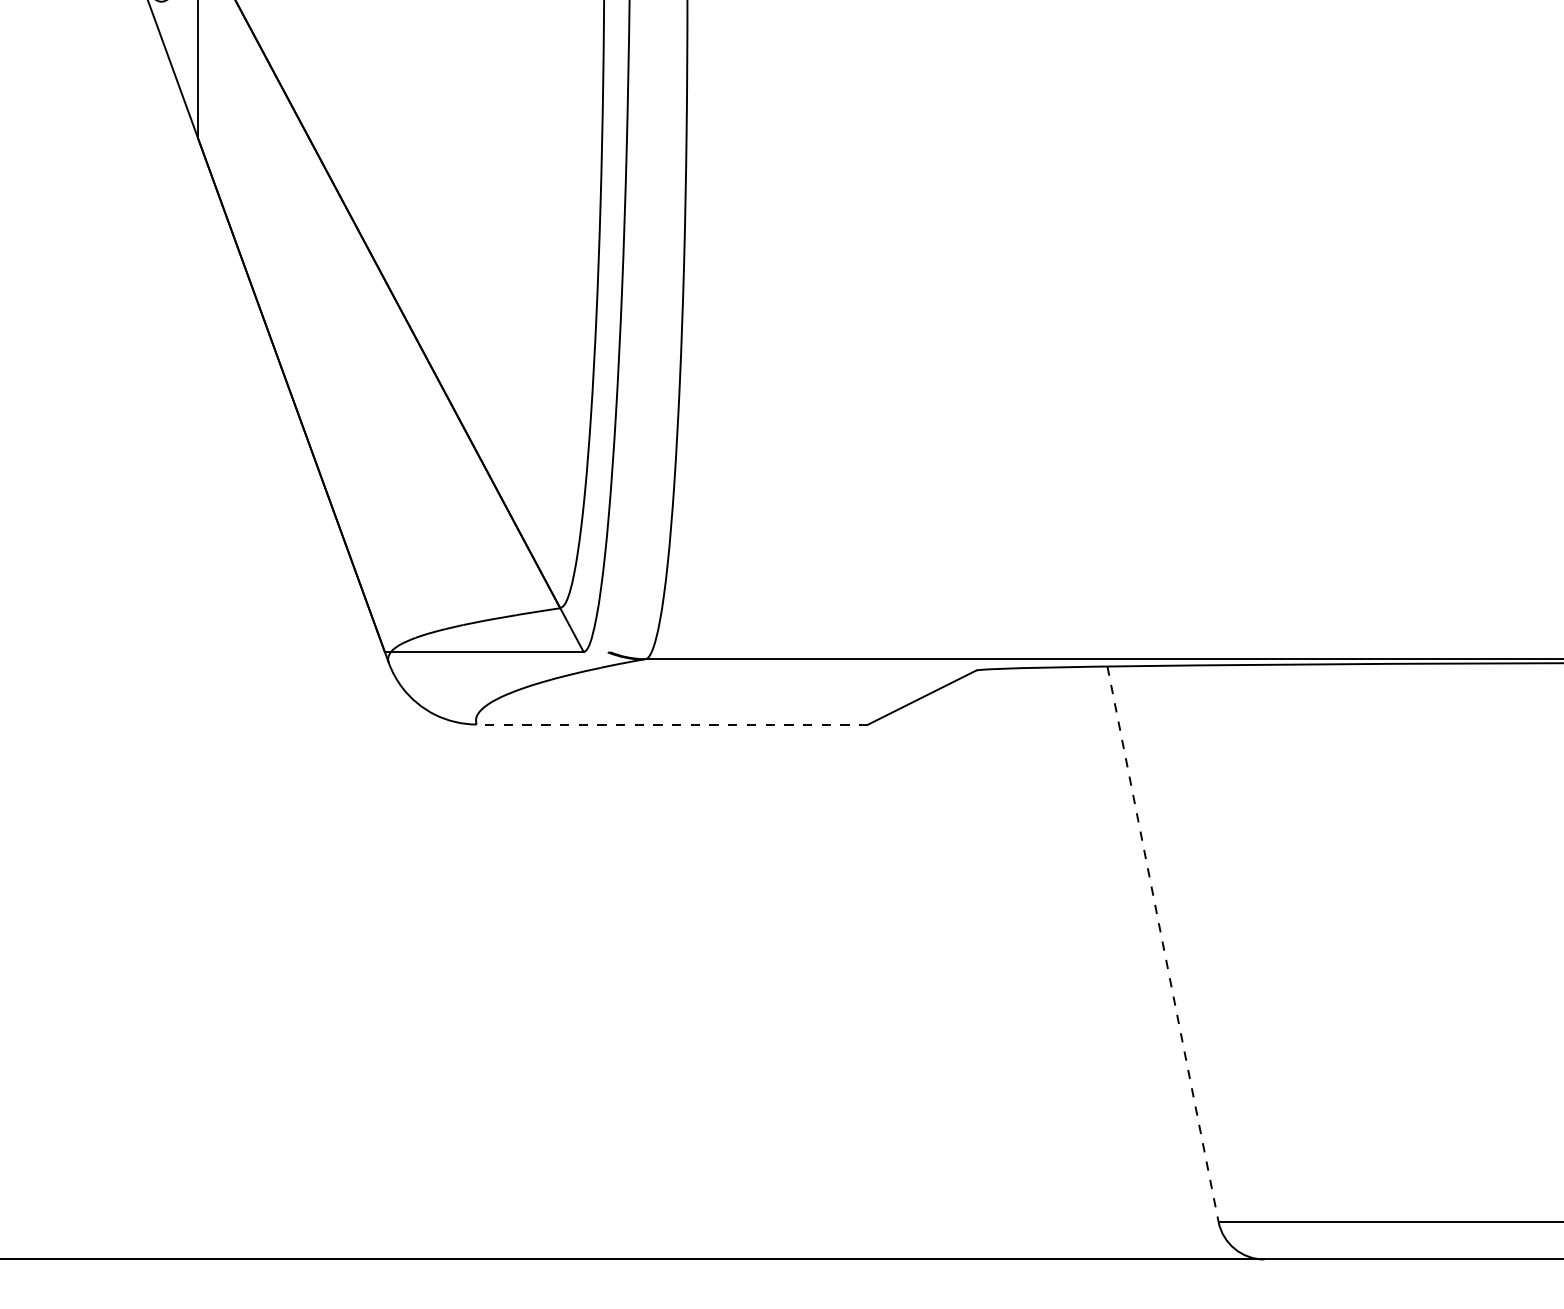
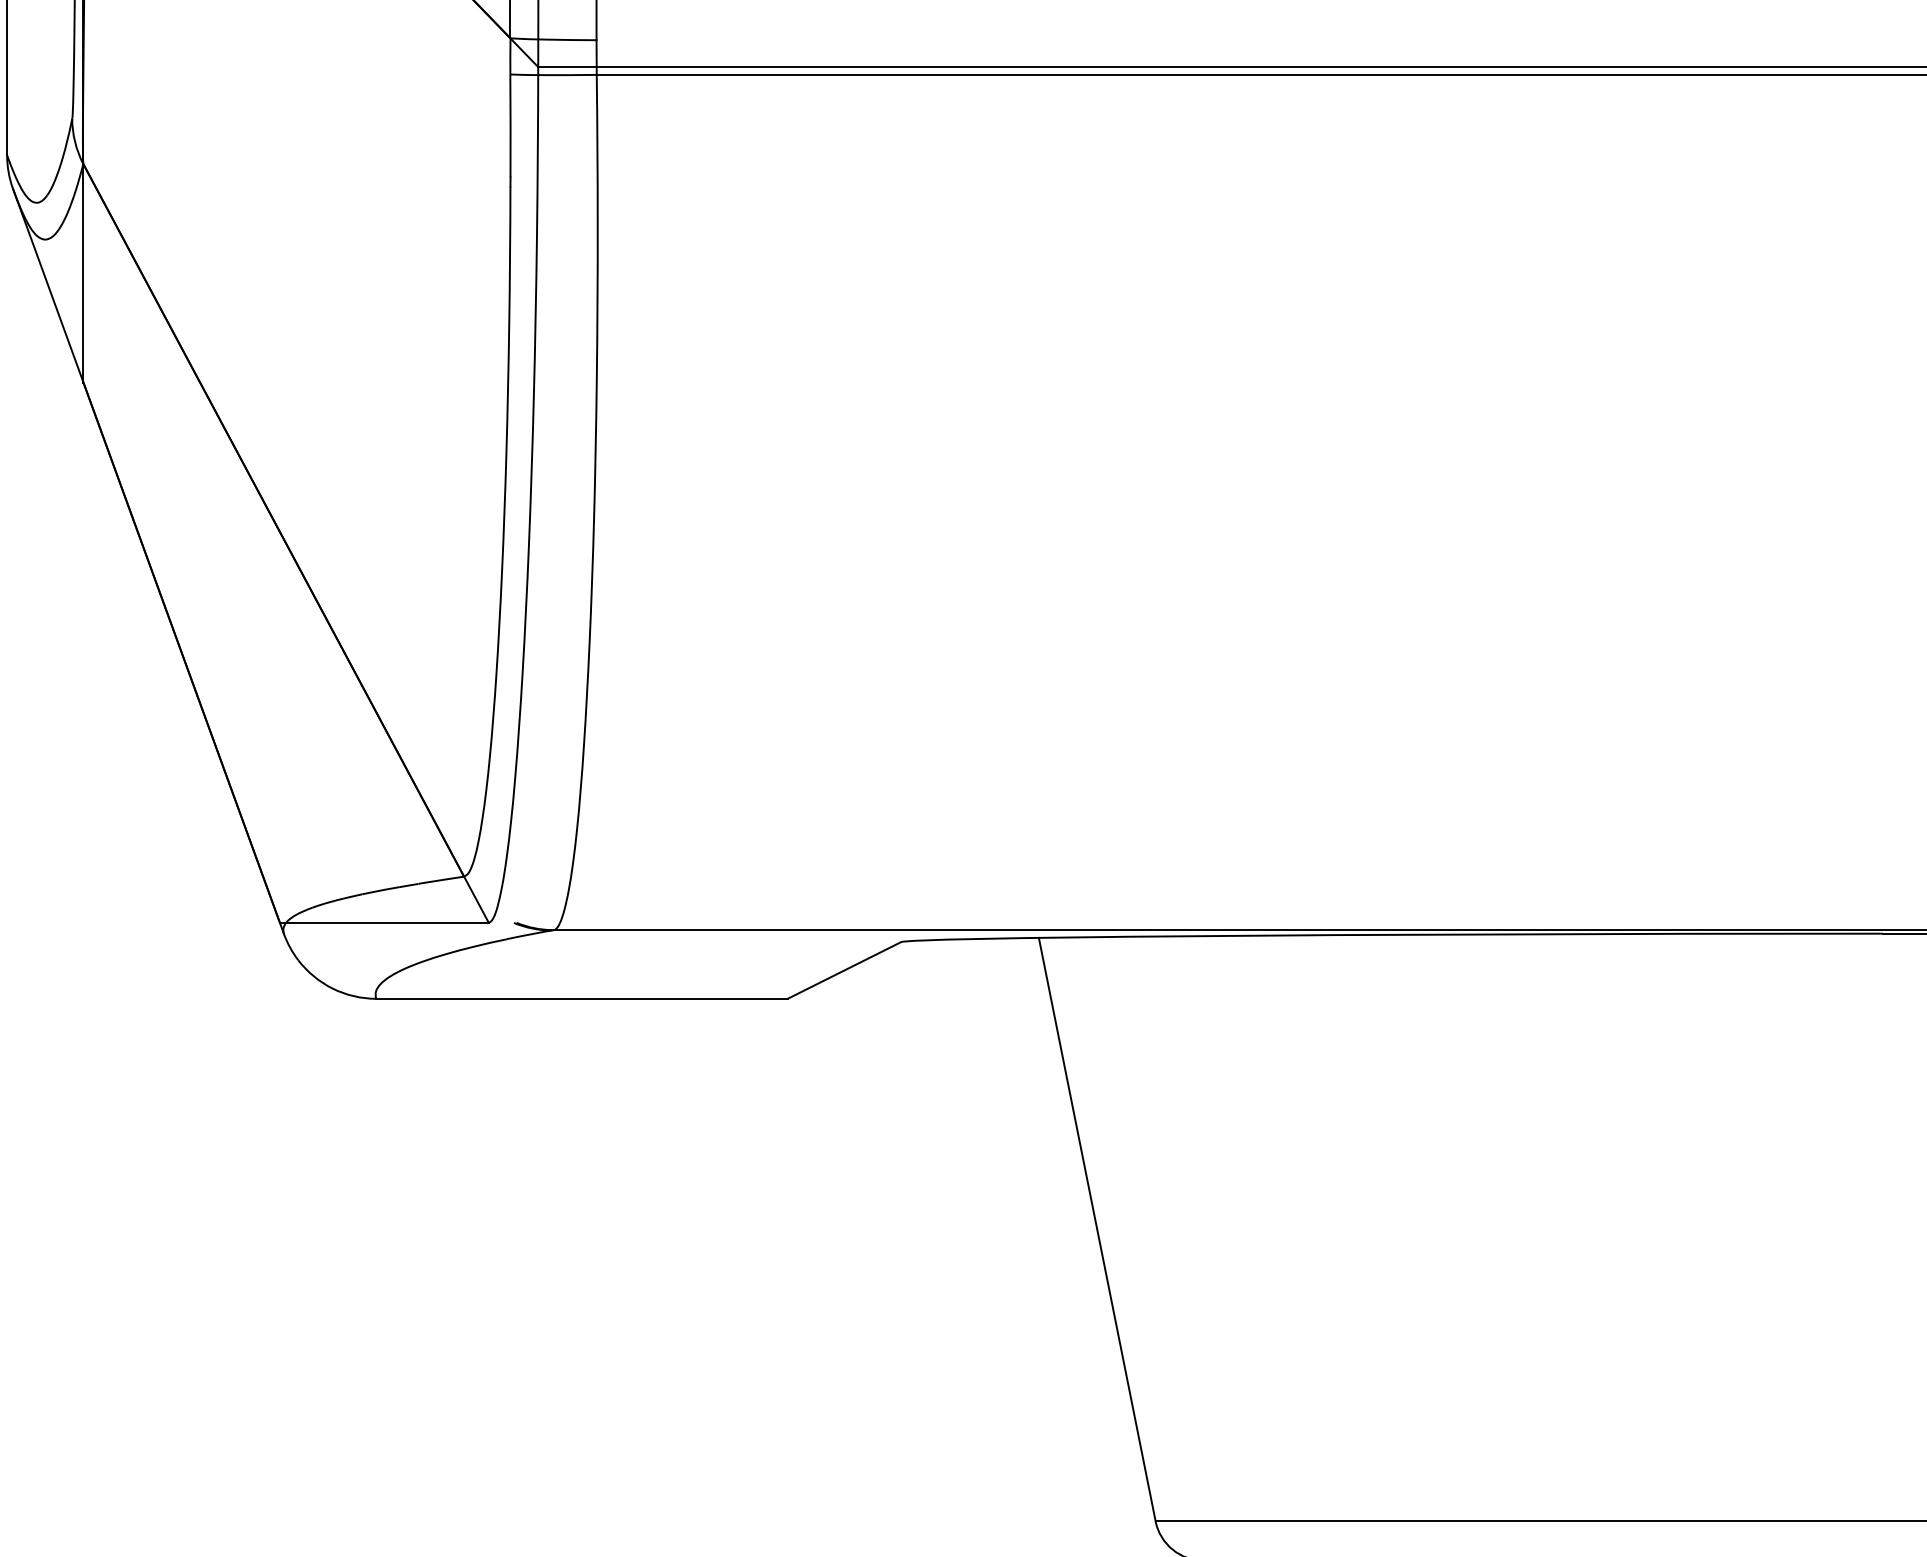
line: (672, 724) -> (582, 998), dashed -> solid
line: (1163, 945) -> (1097, 1230), dashed -> solid

